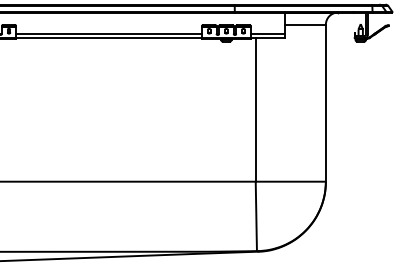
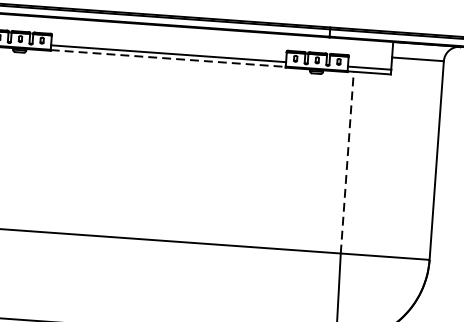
line: (109, 38) -> (168, 58), solid -> dashed
line: (255, 109) -> (347, 162), solid -> dashed

